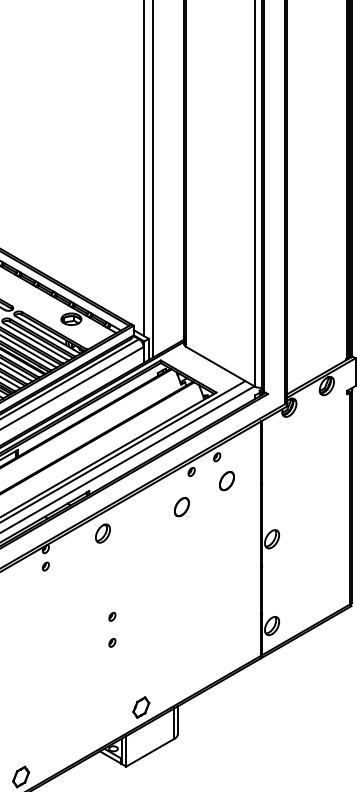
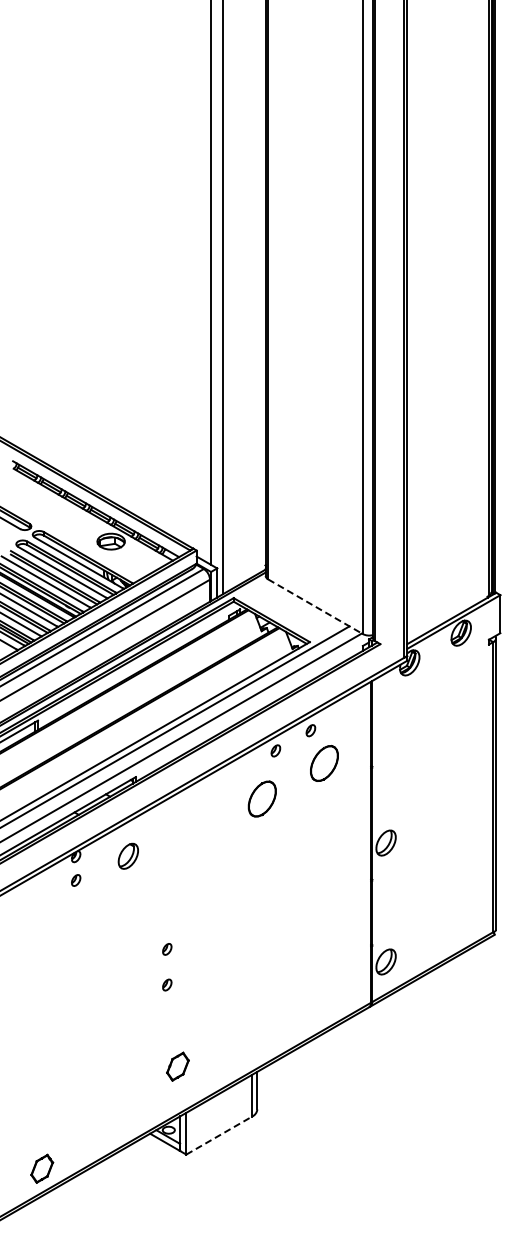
line: (220, 366) -> (315, 606), solid -> dashed
part: (226, 480) -> (323, 762), size x1.4
part: (181, 506) -> (262, 798), size x1.4
part: (102, 532) -> (127, 855), moved
part: (141, 707) -> (177, 1066), moved
line: (150, 752) -> (219, 1135), solid -> dashed

